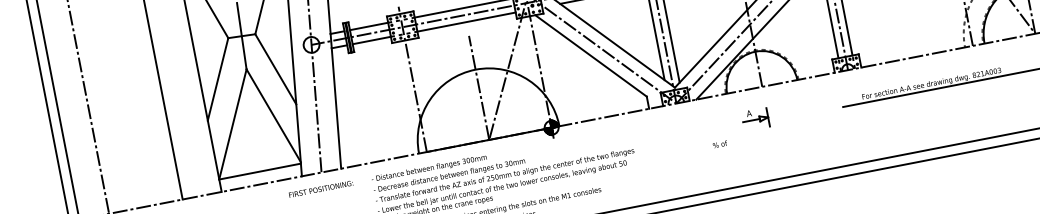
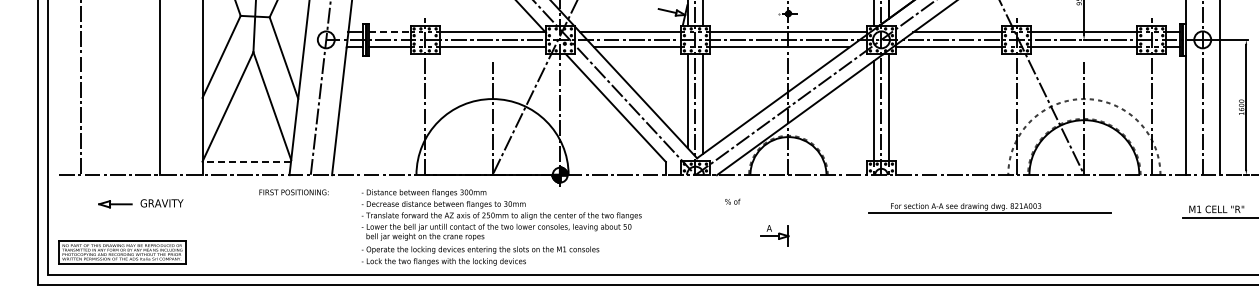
line: (369, 26) -> (390, 32), solid -> dashed
part: (755, 119) -> (774, 235), moved
text: (719, 144) -> (732, 201), moved
line: (259, 171) -> (246, 161), solid -> dashed
text: (320, 189) -> (293, 192), moved

